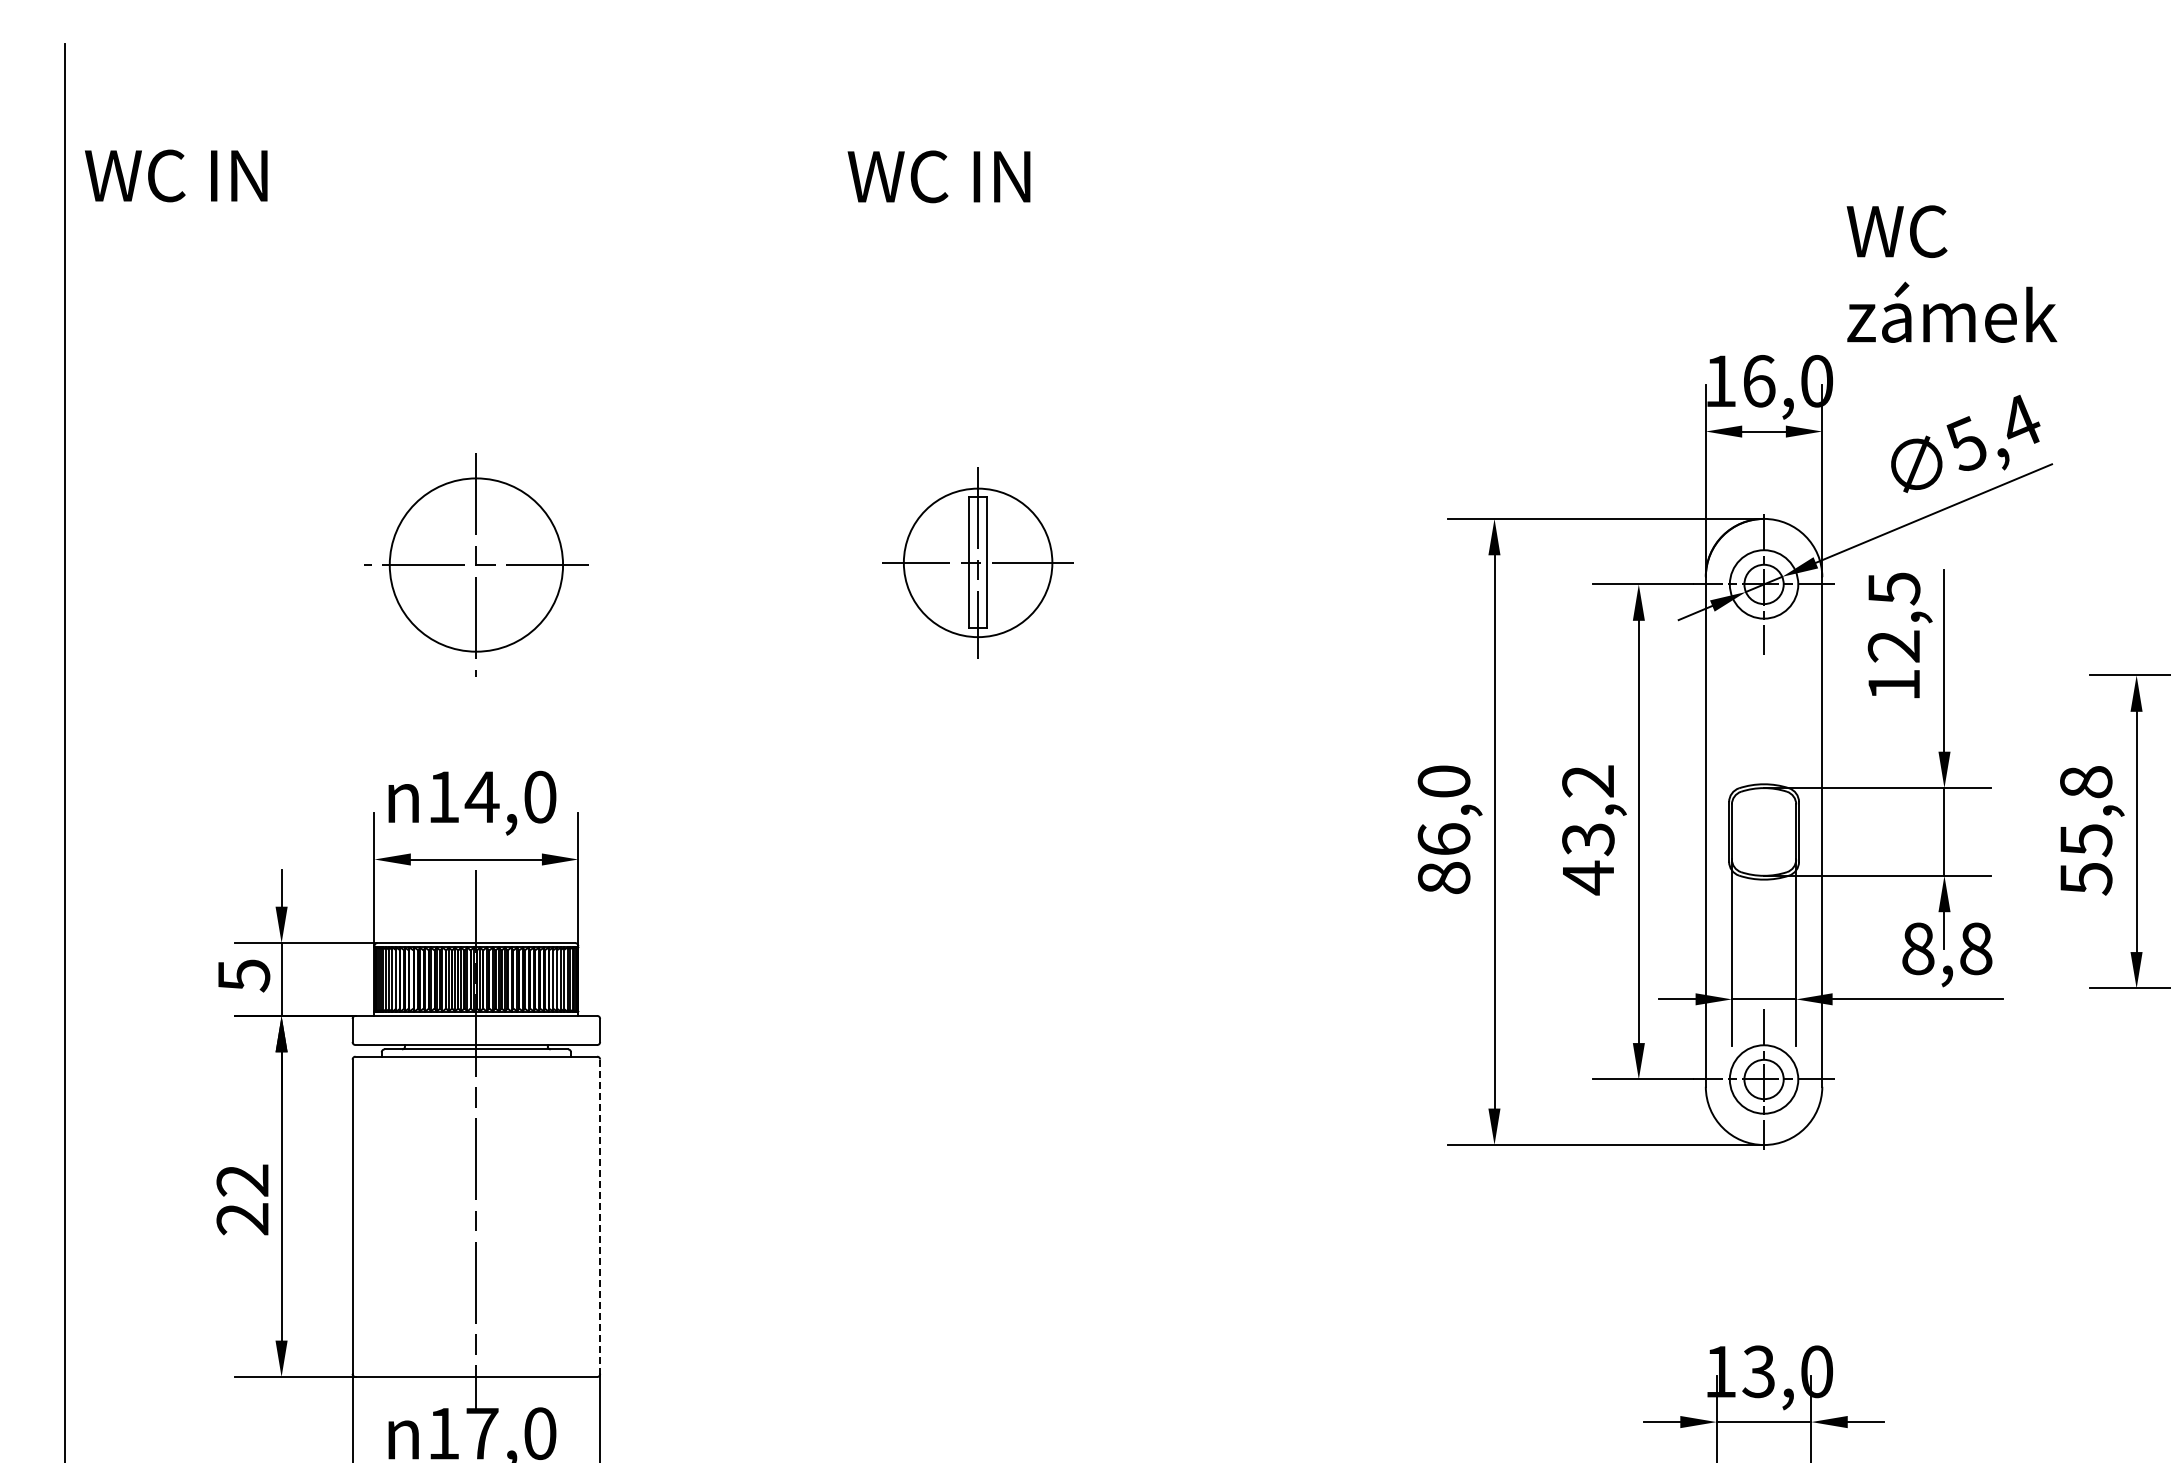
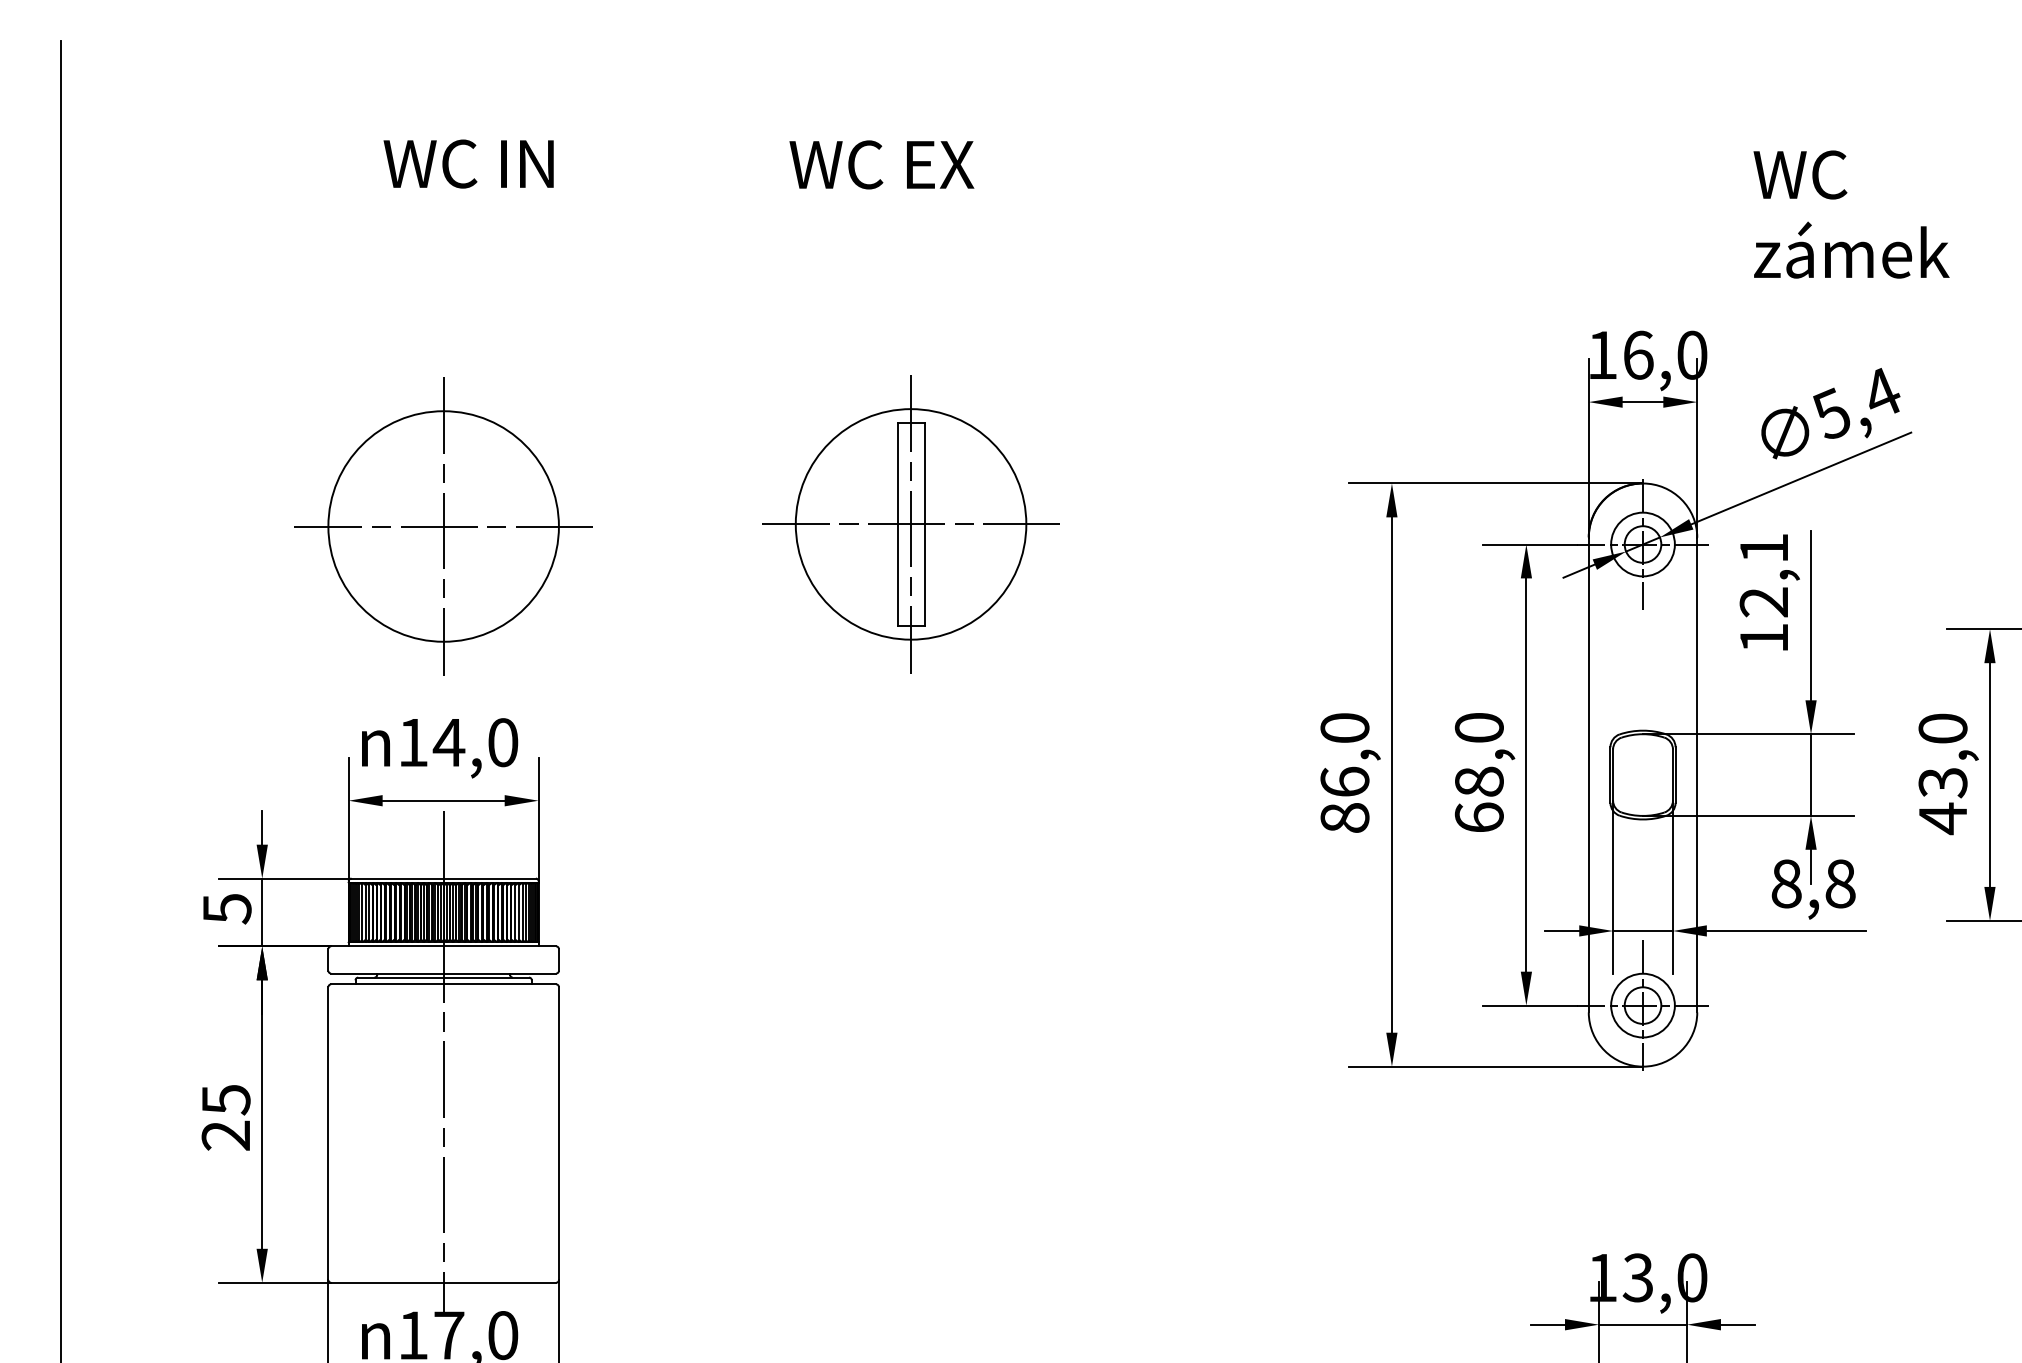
text: (176, 175) -> (468, 163), moved
text: (1013, 176) -> (943, 164), WC IN -> WC EX
text: (1951, 273) -> (1851, 213), moved
part: (977, 562) -> (910, 524), size x1.67
part: (476, 564) -> (443, 525), size x1.43
text: (1894, 588) -> (1764, 548), 12,5 -> 12,1
text: (1588, 830) -> (1479, 773), 43,2 -> 68,0
text: (2085, 831) -> (1942, 774), 55,8 -> 43,0
text: (242, 1180) -> (225, 1099), 22 -> 25
line: (600, 1217) -> (559, 1134), dashed -> solid

